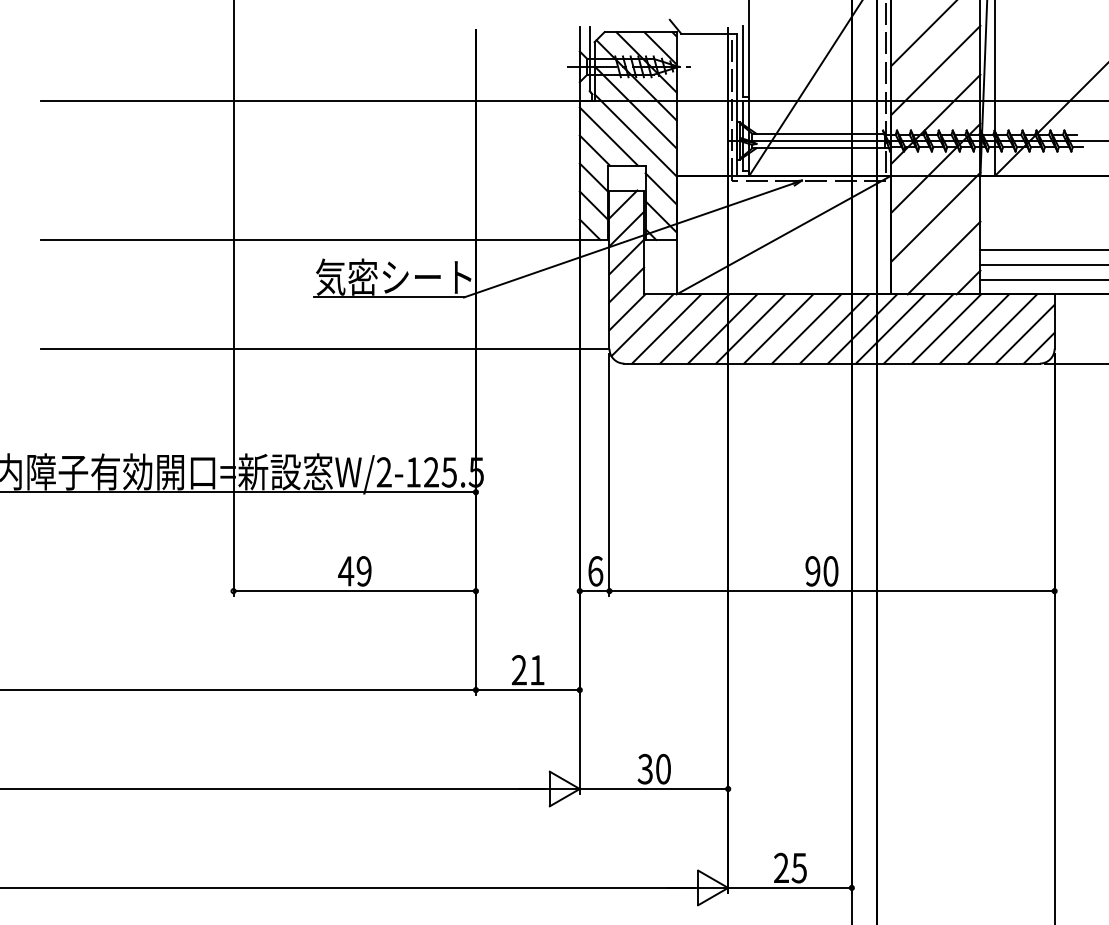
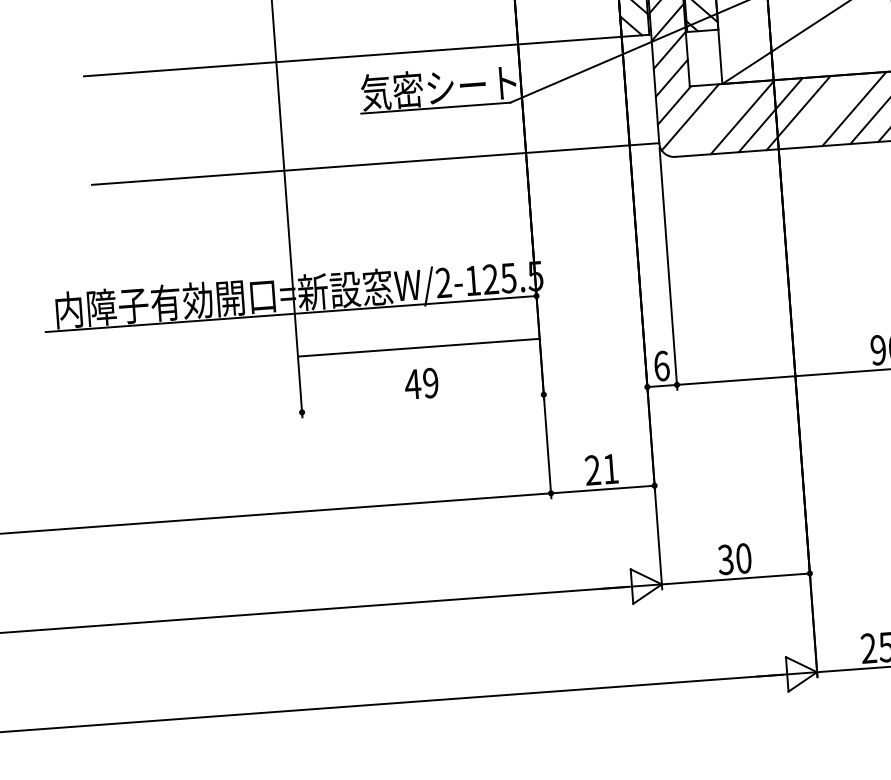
line: (666, 328) -> (714, 118), removed
line: (778, 328) -> (826, 110), removed
line: (354, 591) -> (418, 348), moved

